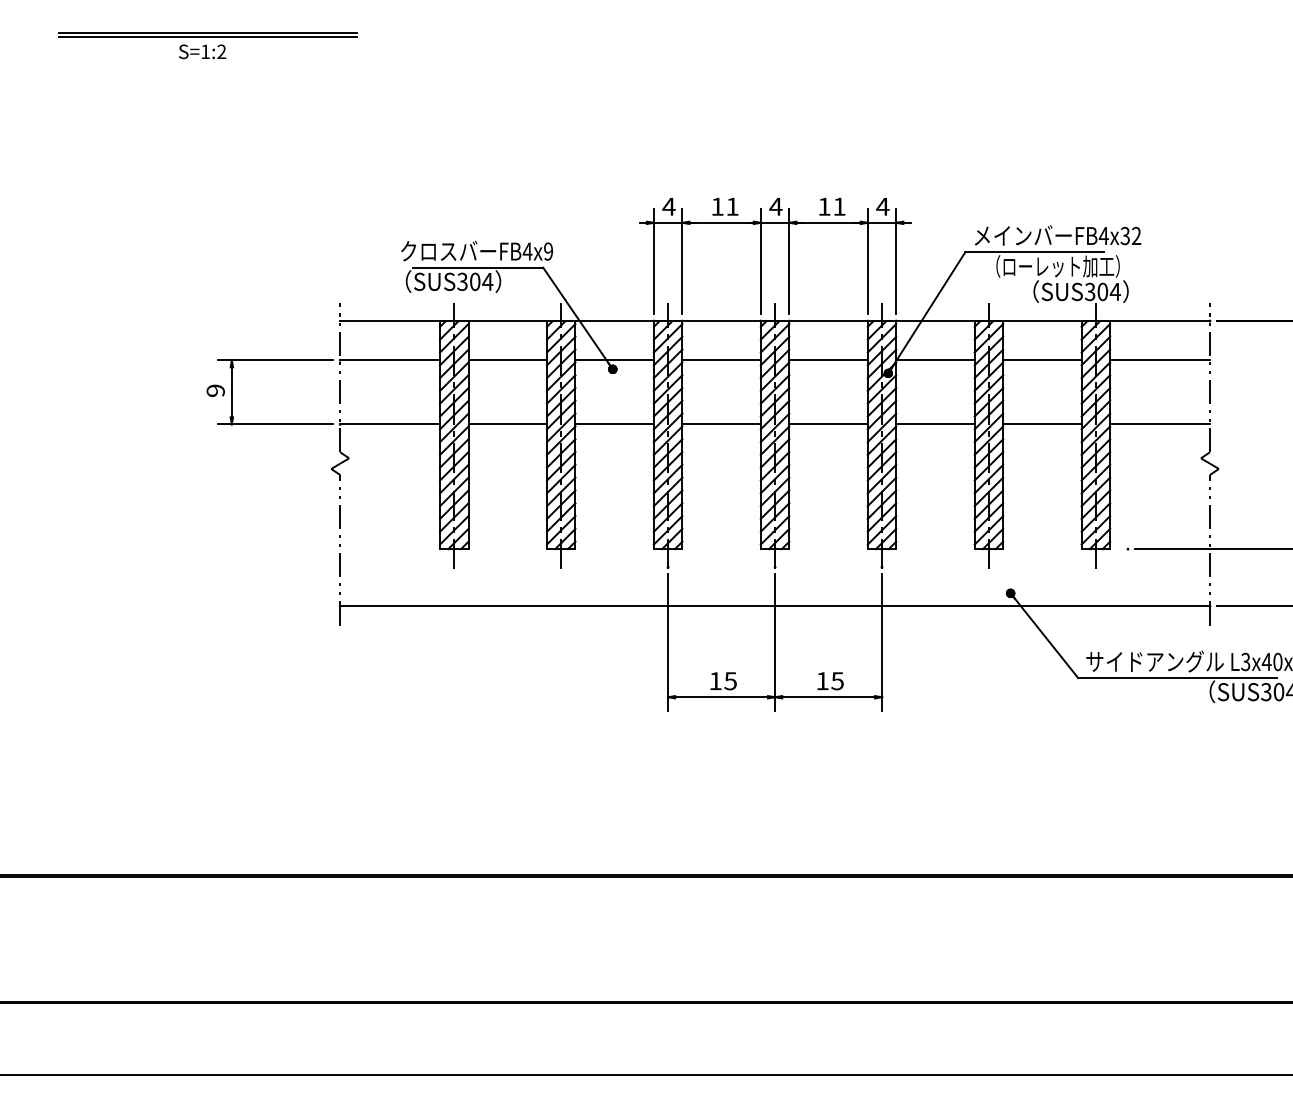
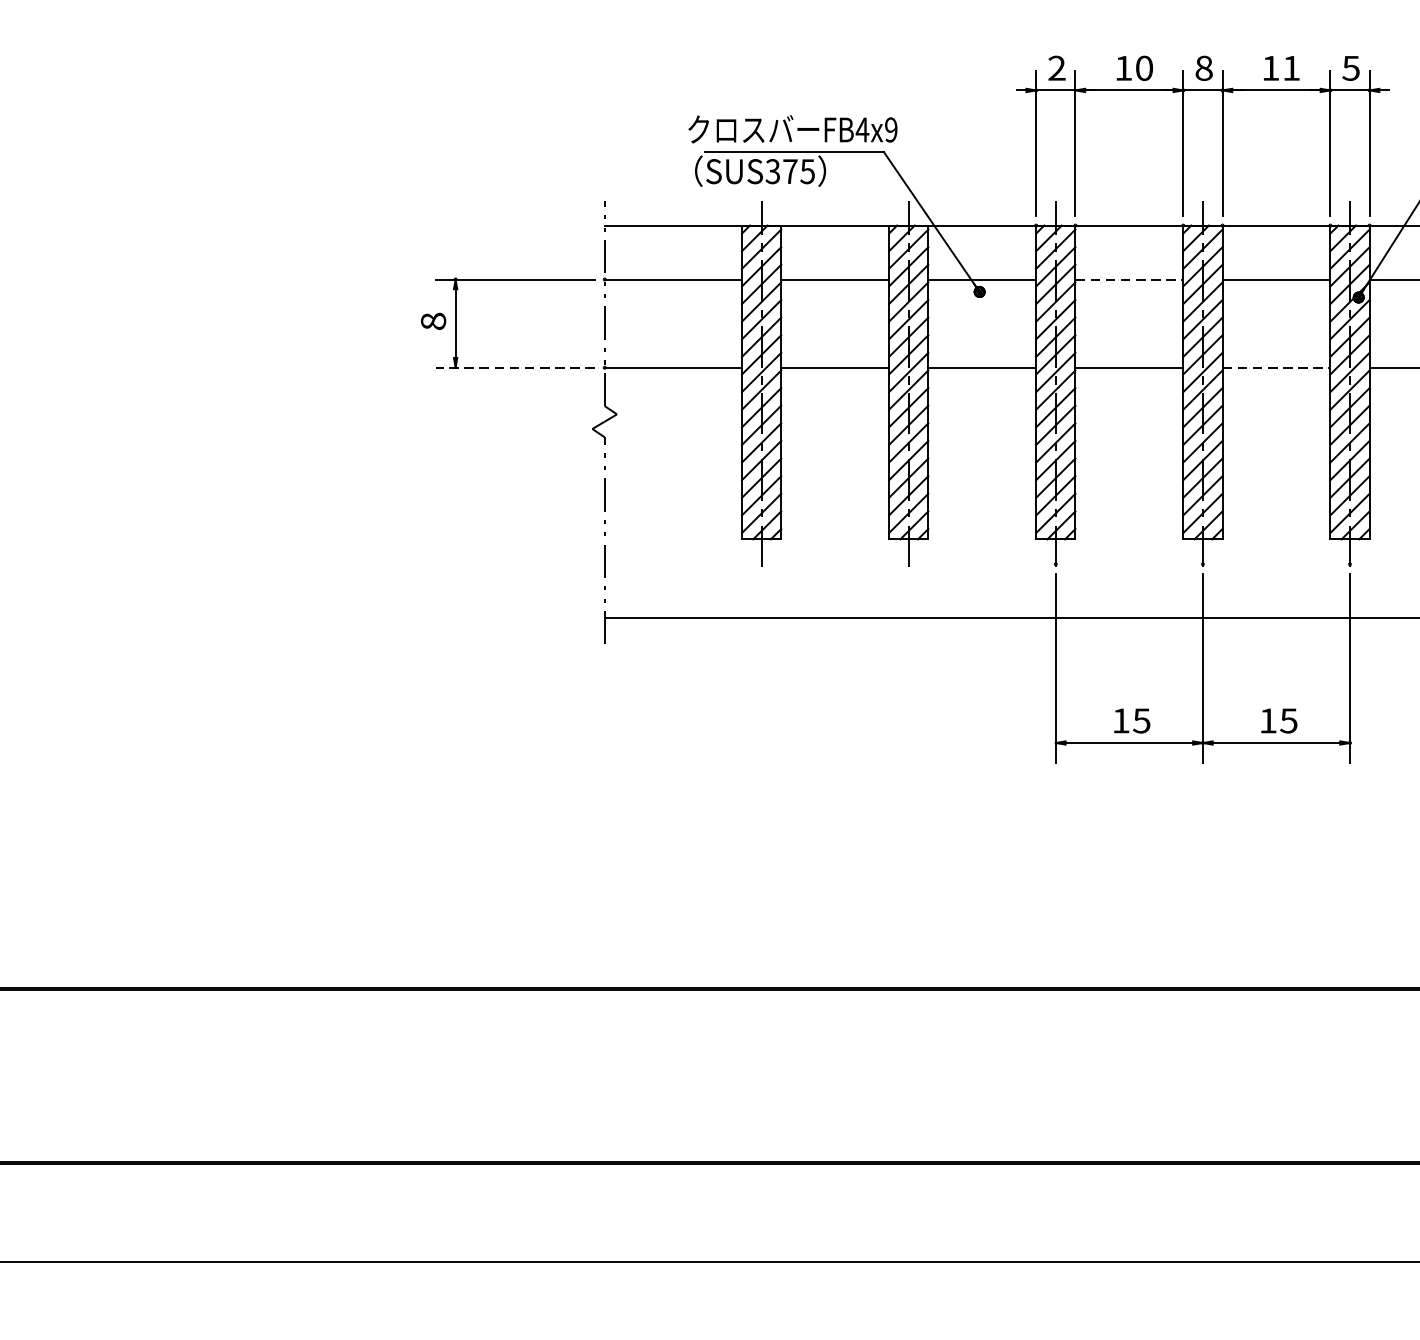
text: (668, 206) -> (1056, 67), 4 -> 2
text: (732, 206) -> (1144, 67), 11 -> 10
text: (775, 206) -> (1203, 67), 4 -> 8
text: (882, 206) -> (1350, 67), 4 -> 5
text: (481, 281) -> (799, 171), SUS304 -> SUS375
line: (722, 360) -> (1130, 279), solid -> dashed
text: (215, 390) -> (433, 321), 9 -> 8
line: (275, 424) -> (515, 367), solid -> dashed
line: (829, 424) -> (1277, 367), solid -> dashed

